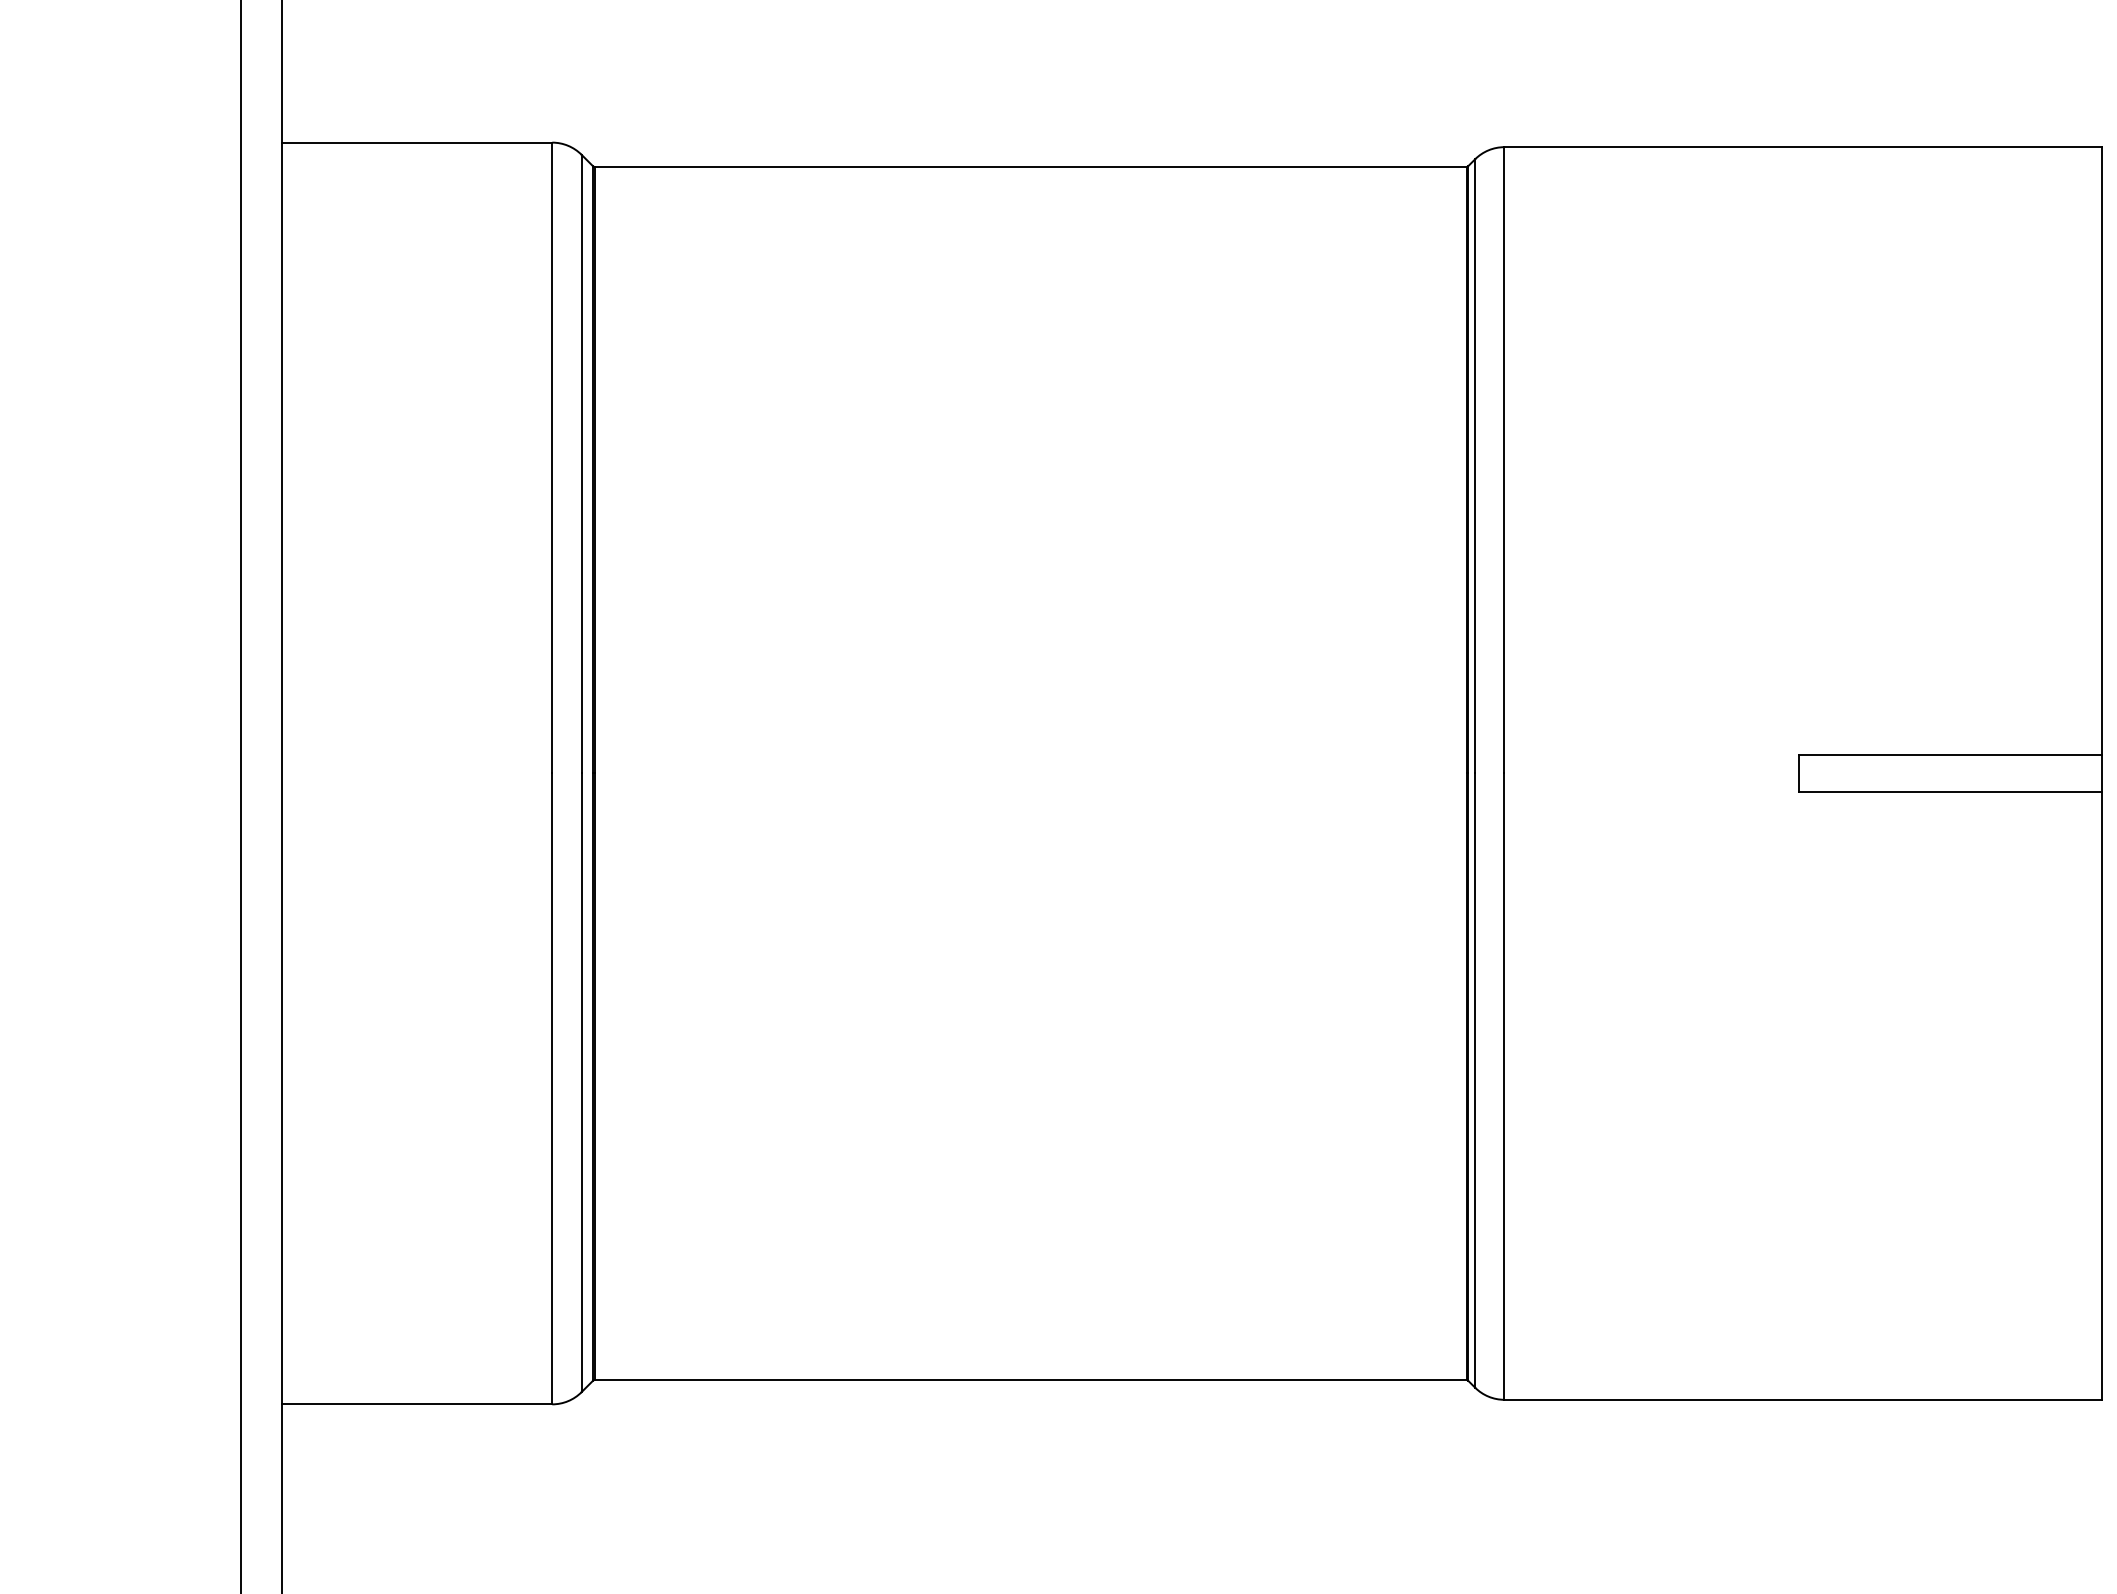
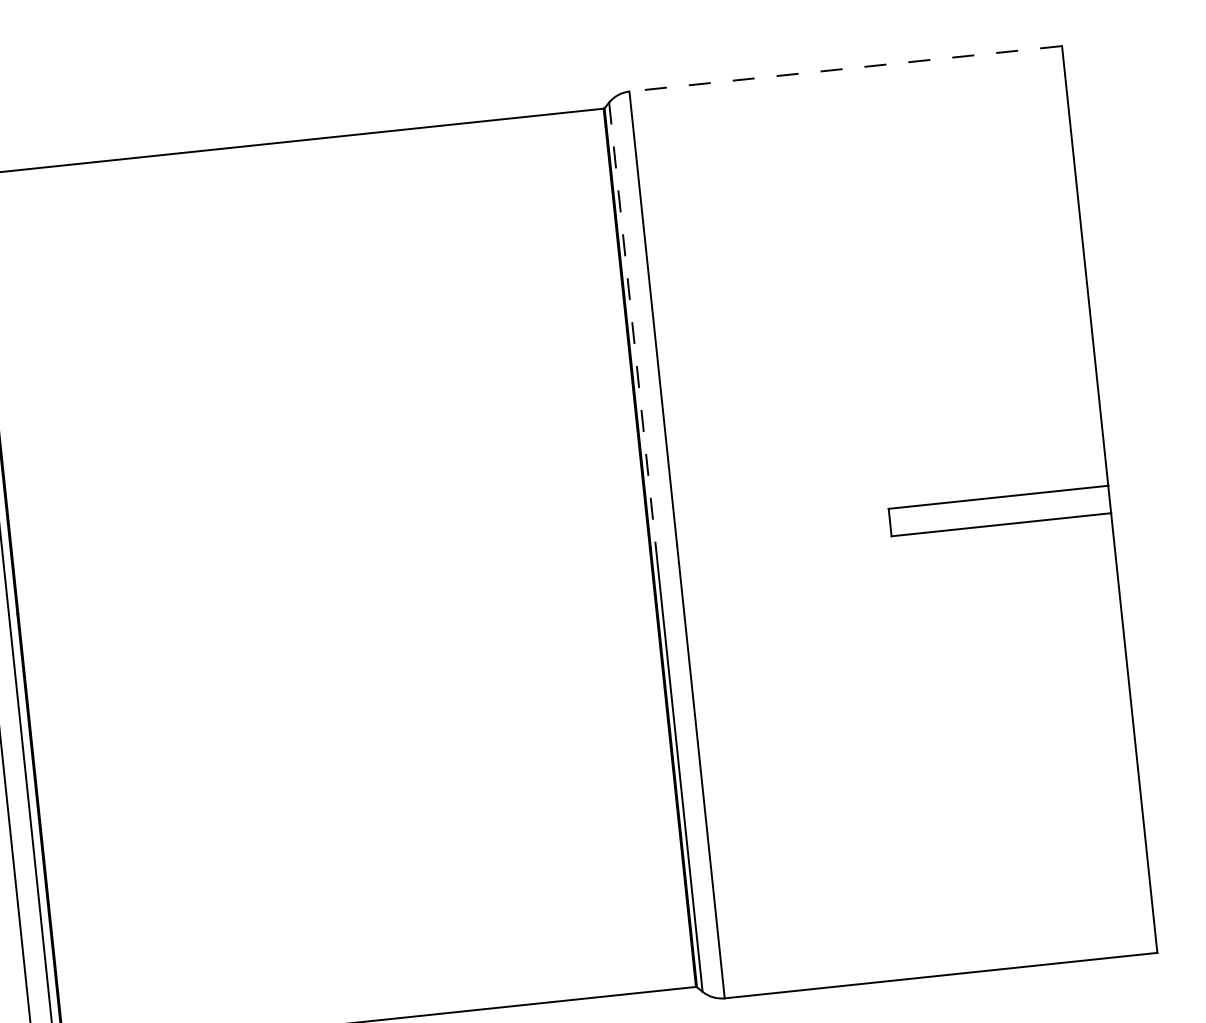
line: (1803, 147) -> (845, 69), solid -> dashed
line: (1475, 466) -> (632, 324), solid -> dashed

